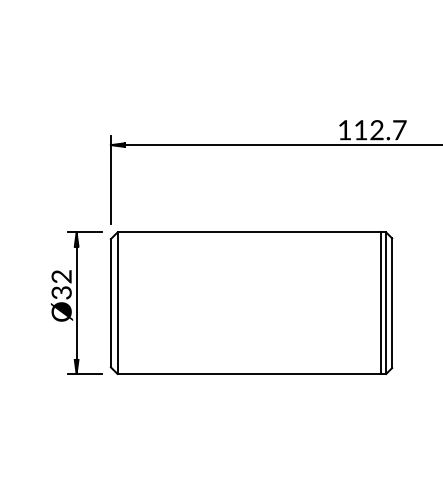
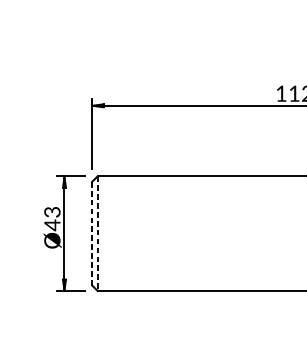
text: (61, 285) -> (52, 219), Ø32 -> Ø43
line: (110, 302) -> (91, 233), solid -> dashed
line: (117, 303) -> (97, 233), solid -> dashed

